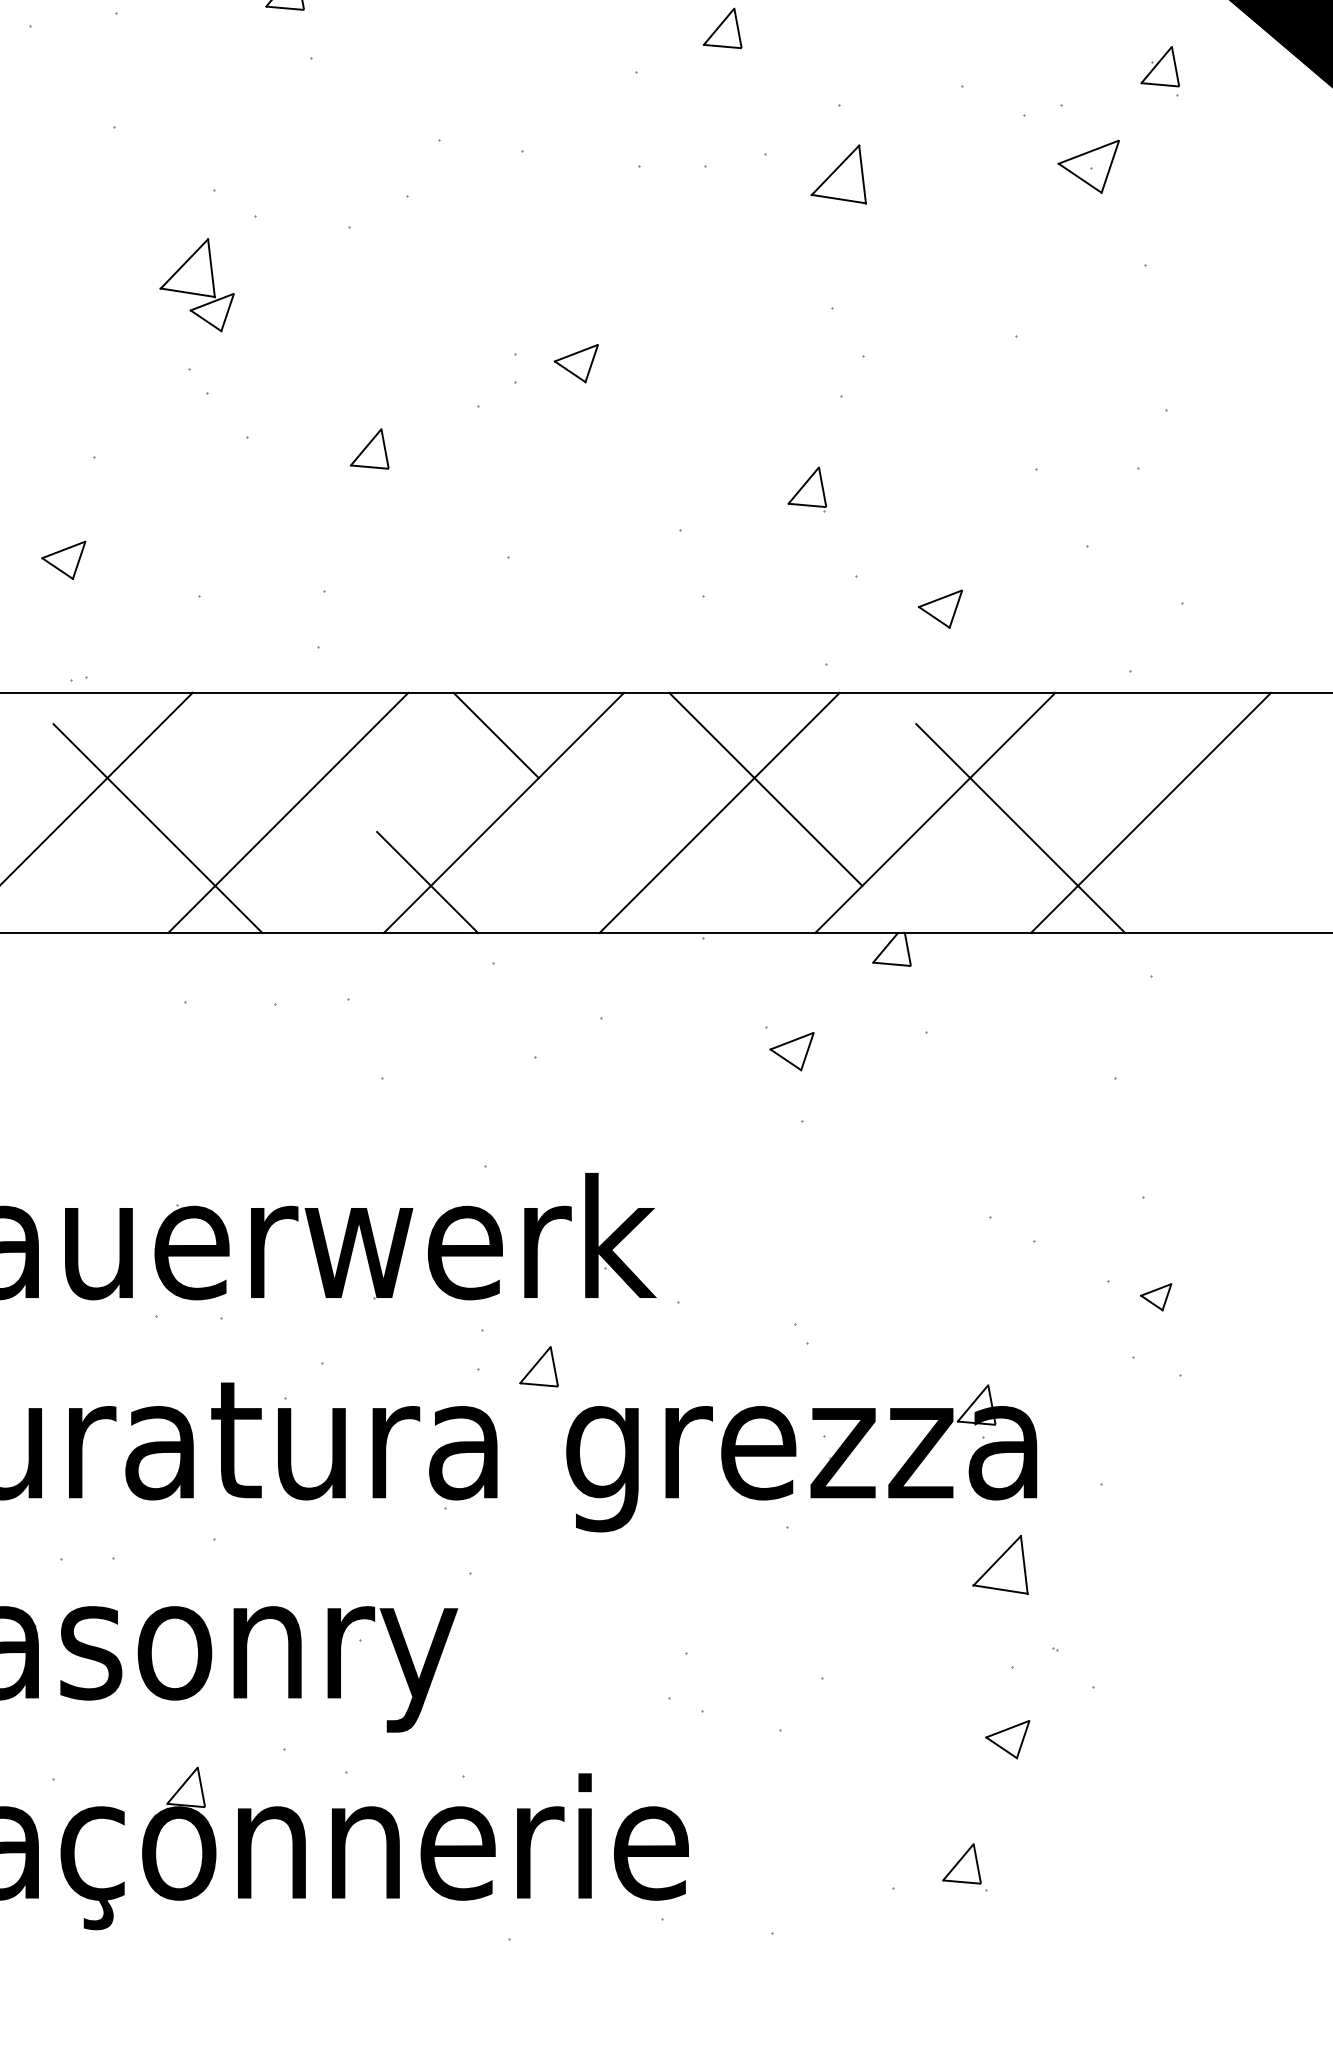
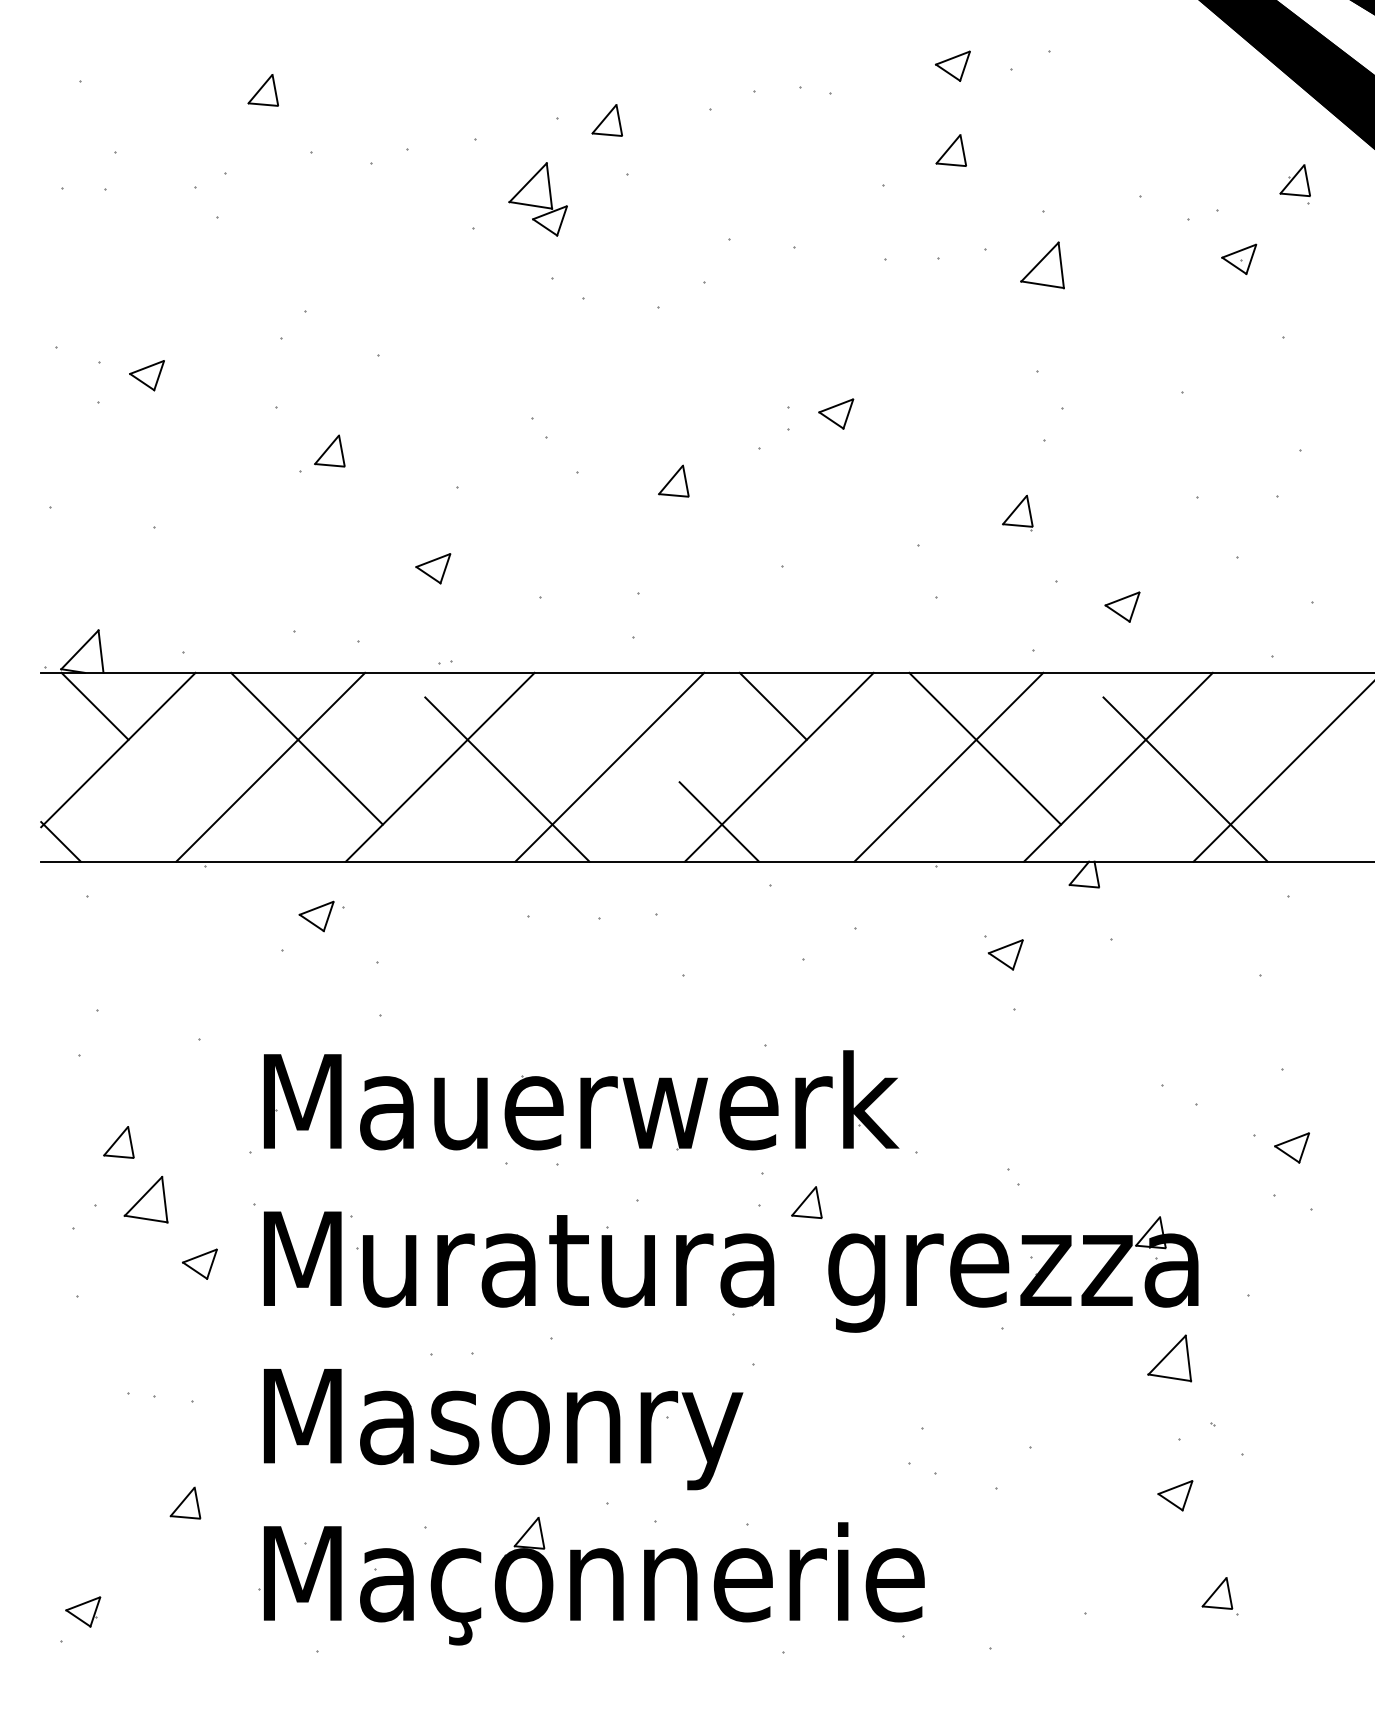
part: (1089, 167) -> (1239, 259), size x0.71
part: (196, 285) -> (537, 199), moved
part: (1155, 1296) -> (1291, 1147), size x1.43
part: (964, 1867) -> (1219, 1596), moved

